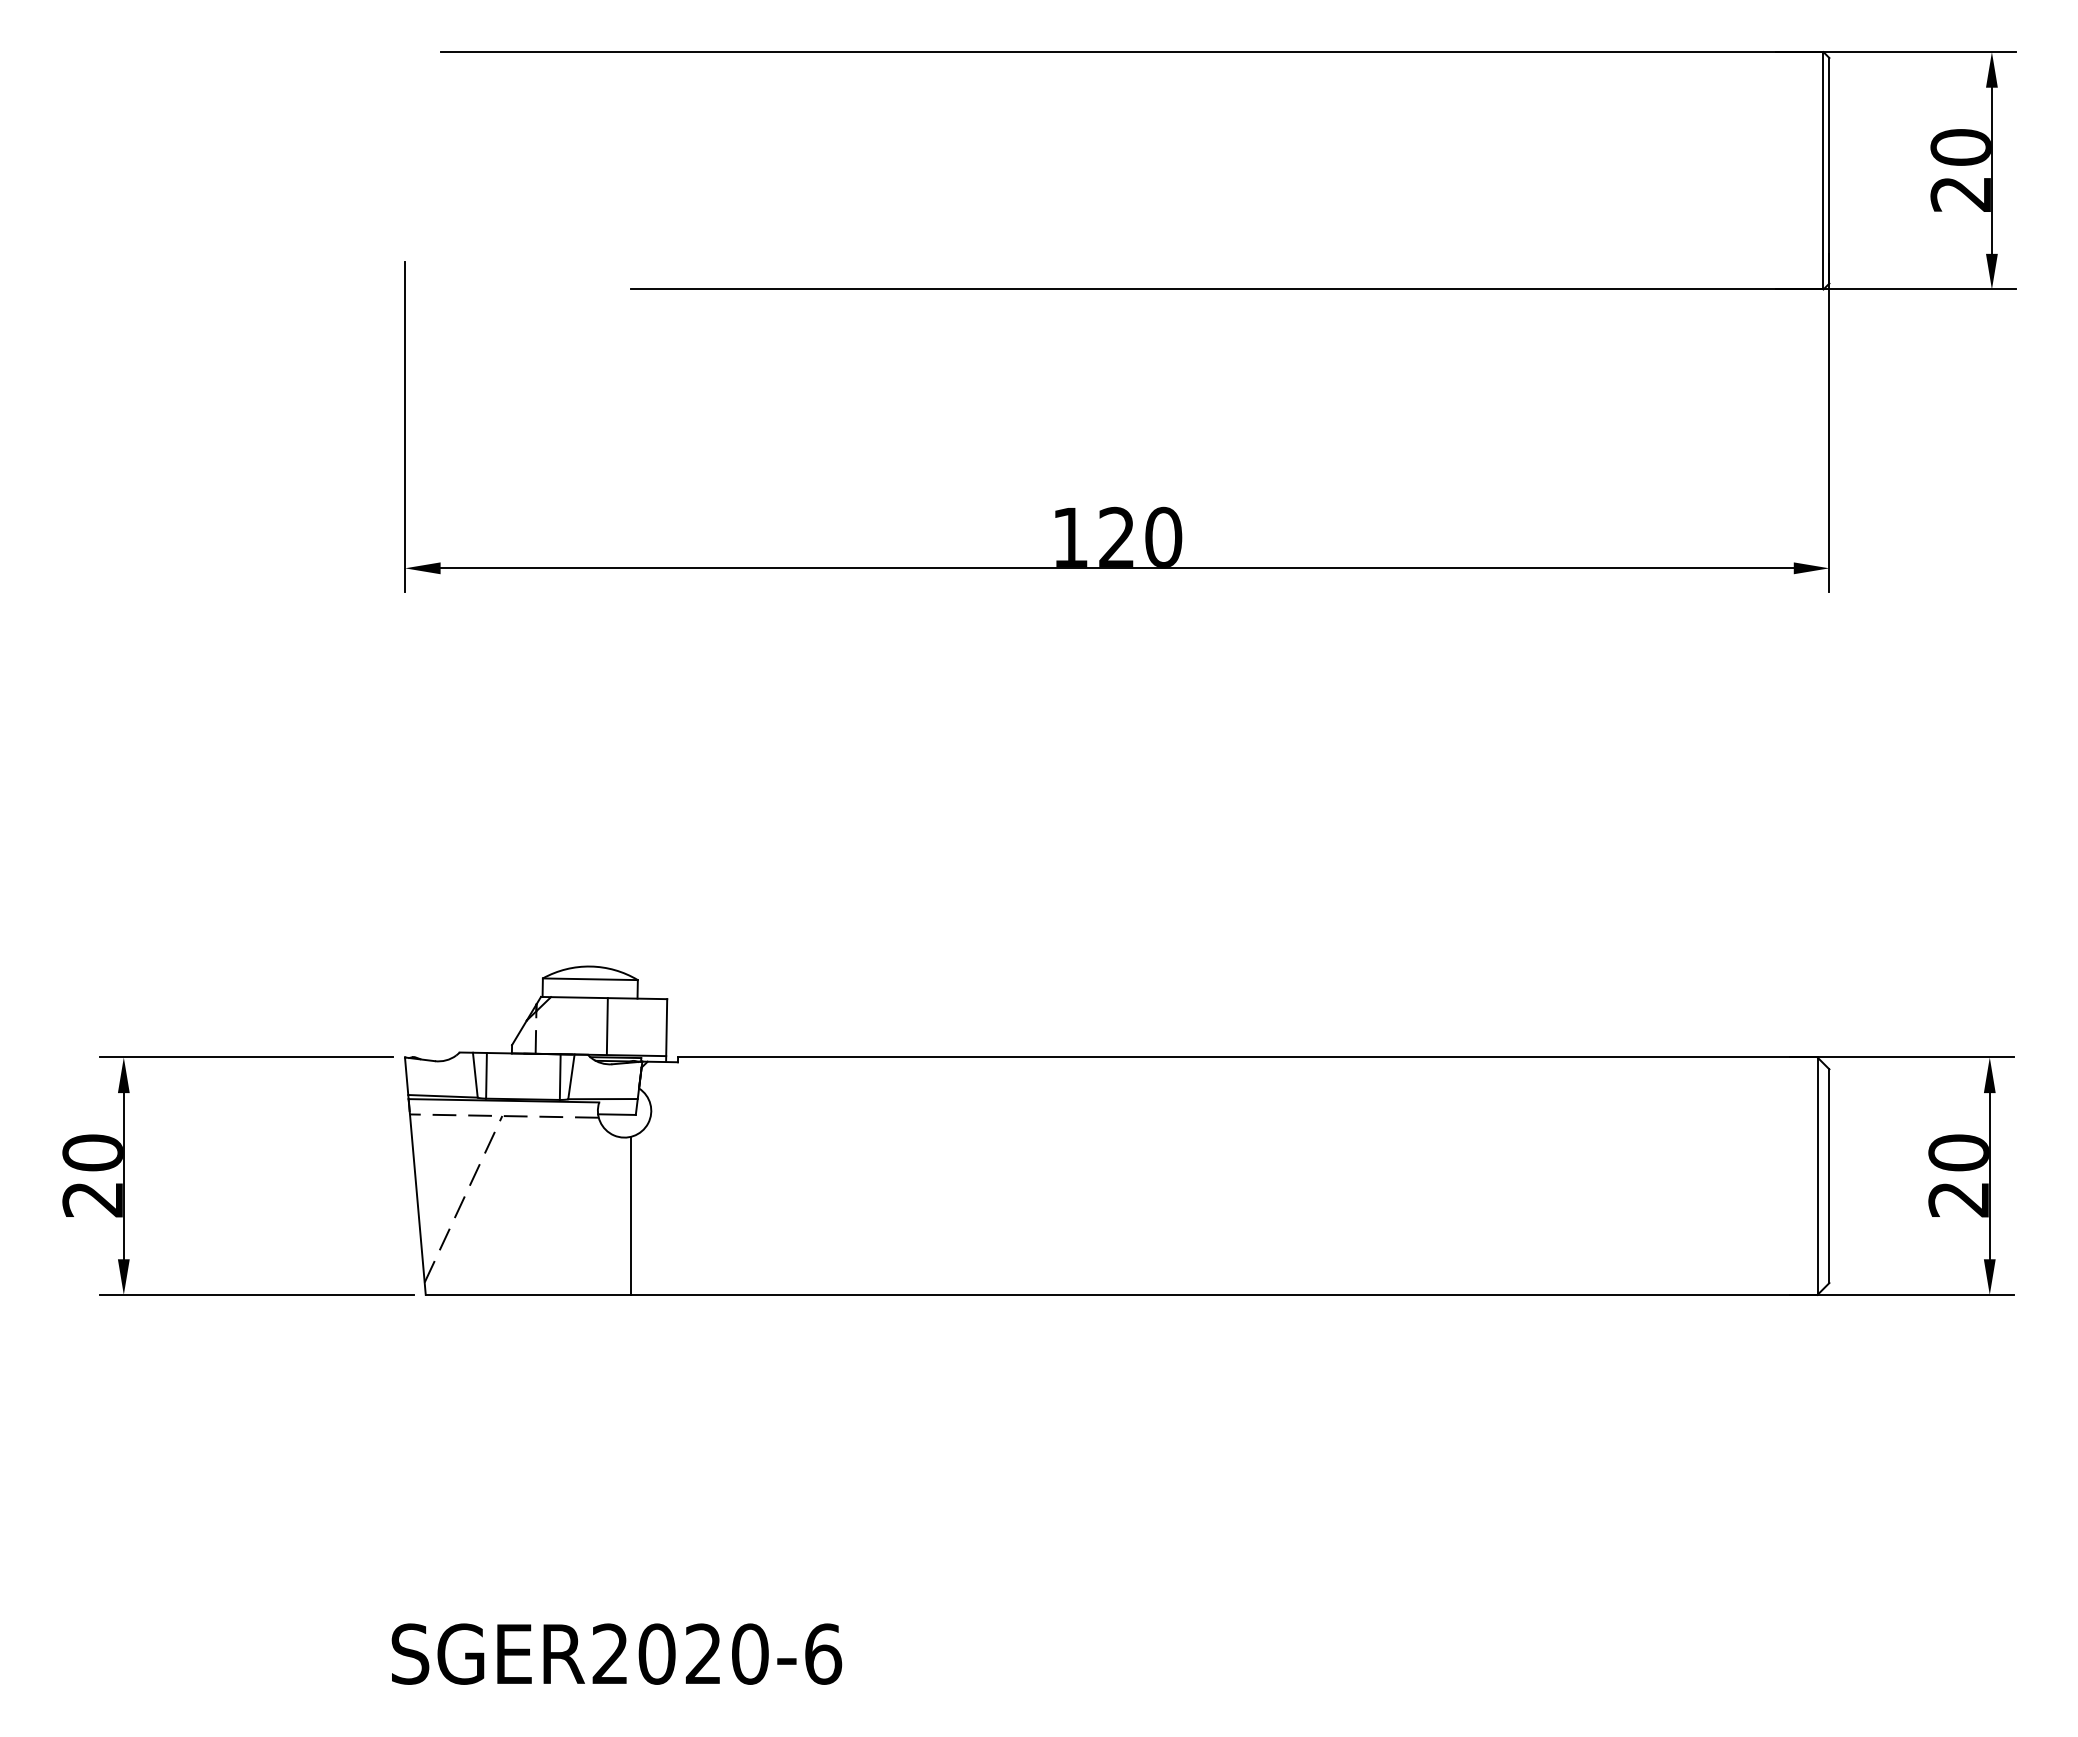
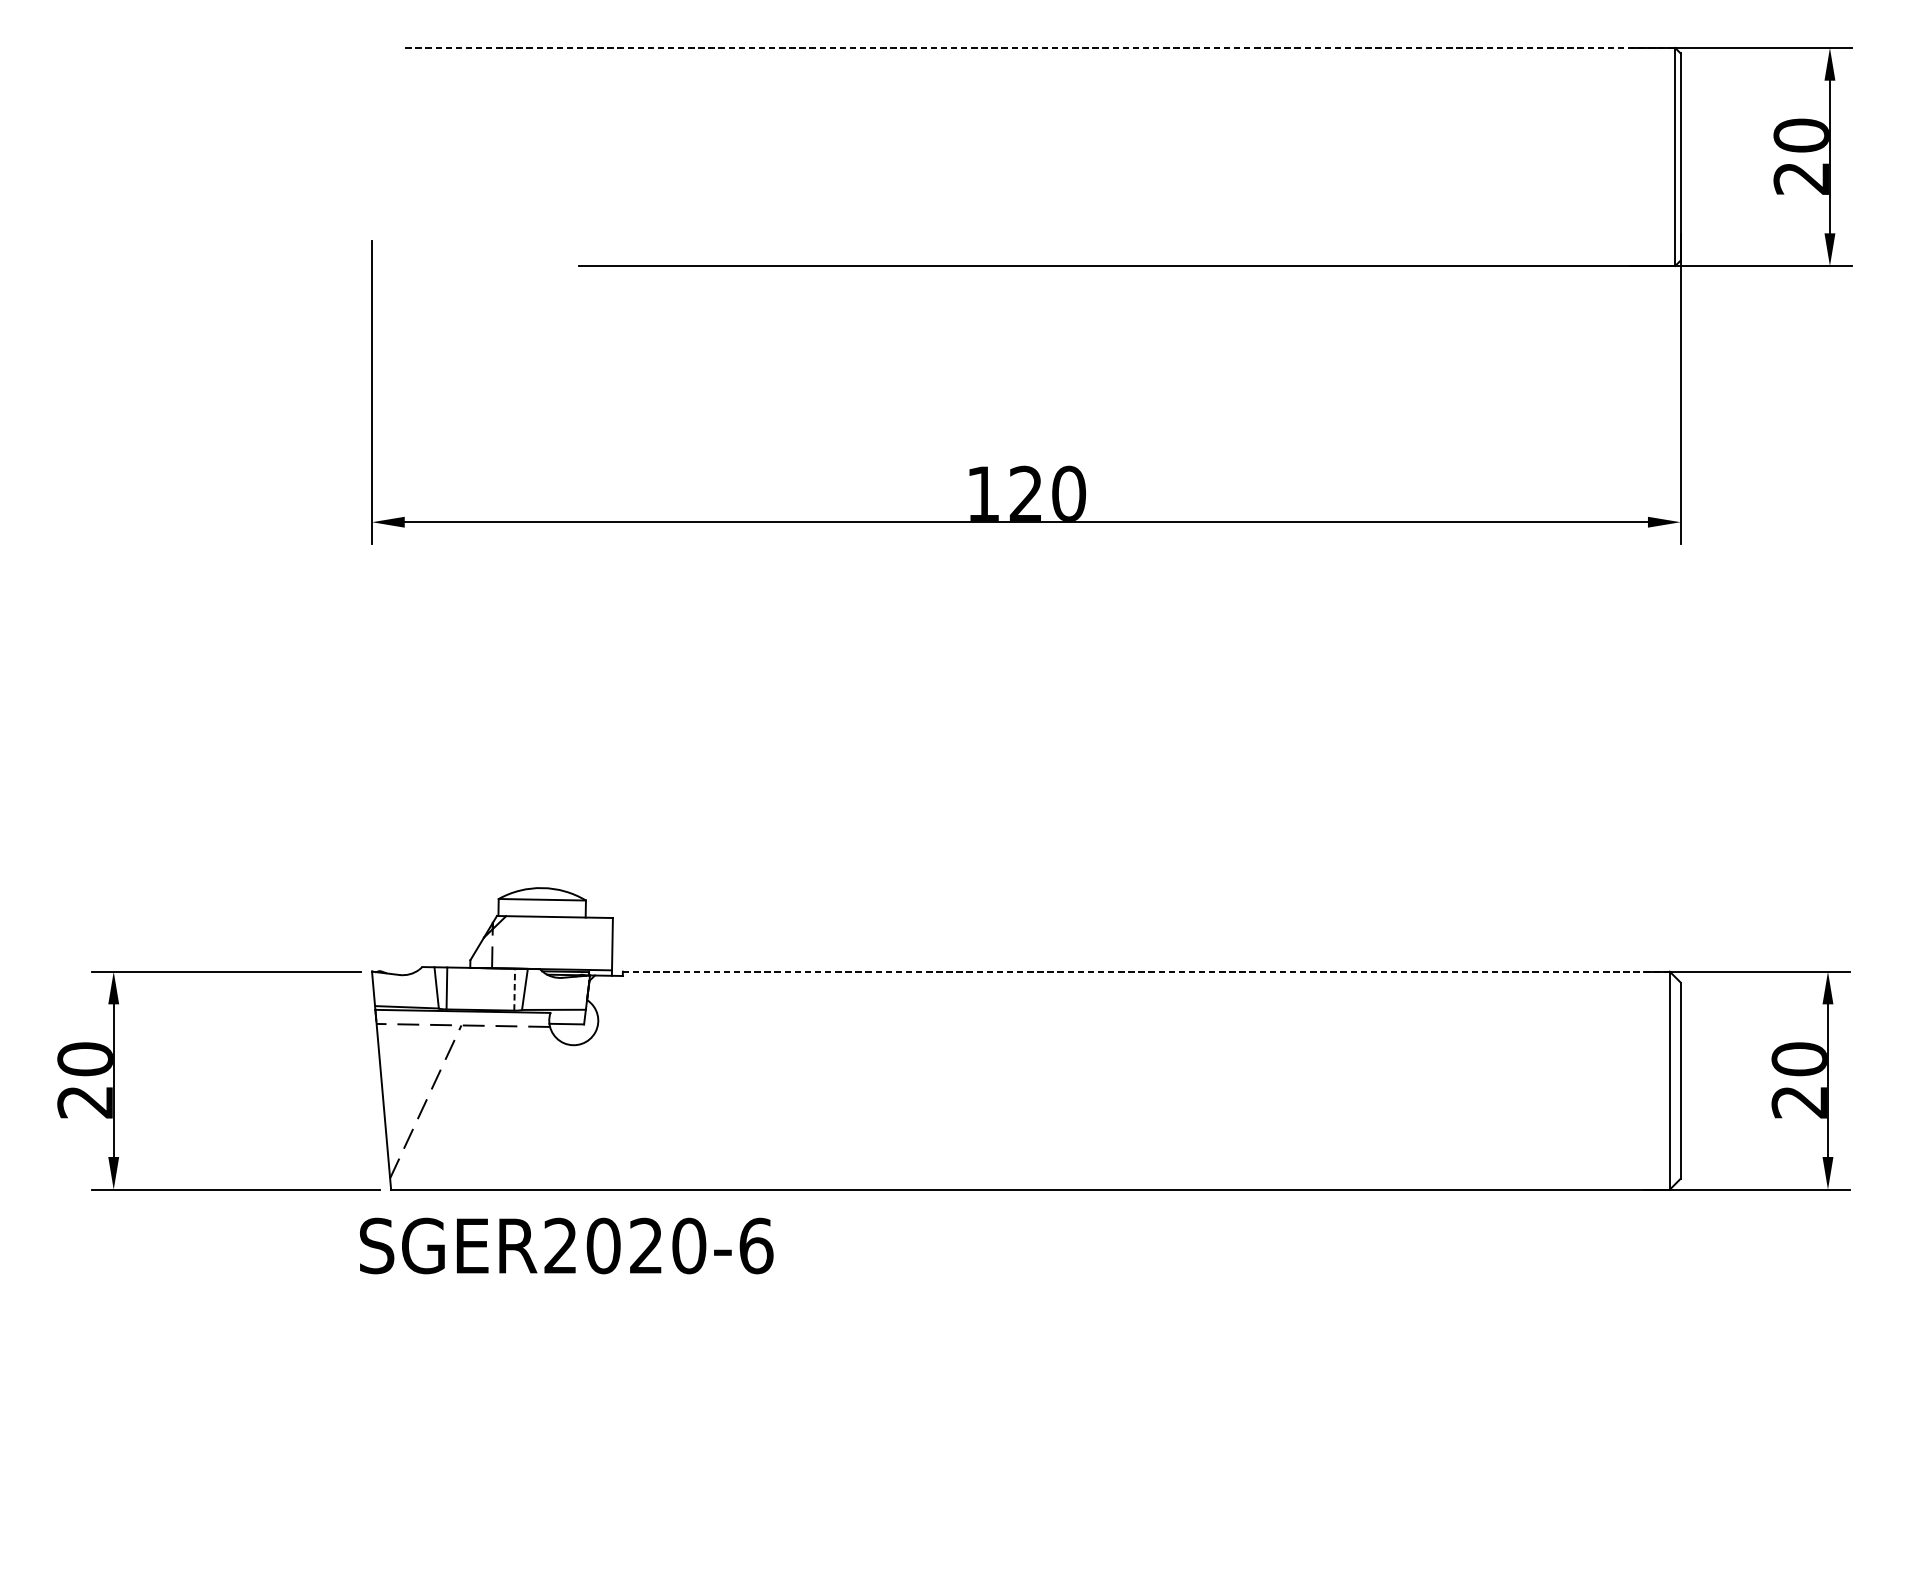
line: (1132, 52) -> (1040, 48), solid -> dashed
line: (606, 1026) -> (557, 943), removed
line: (1247, 1057) -> (1146, 971), solid -> dashed
line: (560, 1077) -> (514, 990), solid -> dashed
line: (630, 1215) -> (579, 1116), removed
text: (616, 1653) -> (566, 1245), moved

